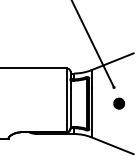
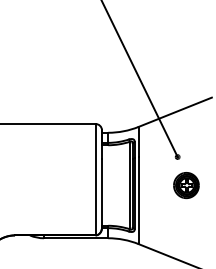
part: (119, 103) -> (187, 185), size x1.43

